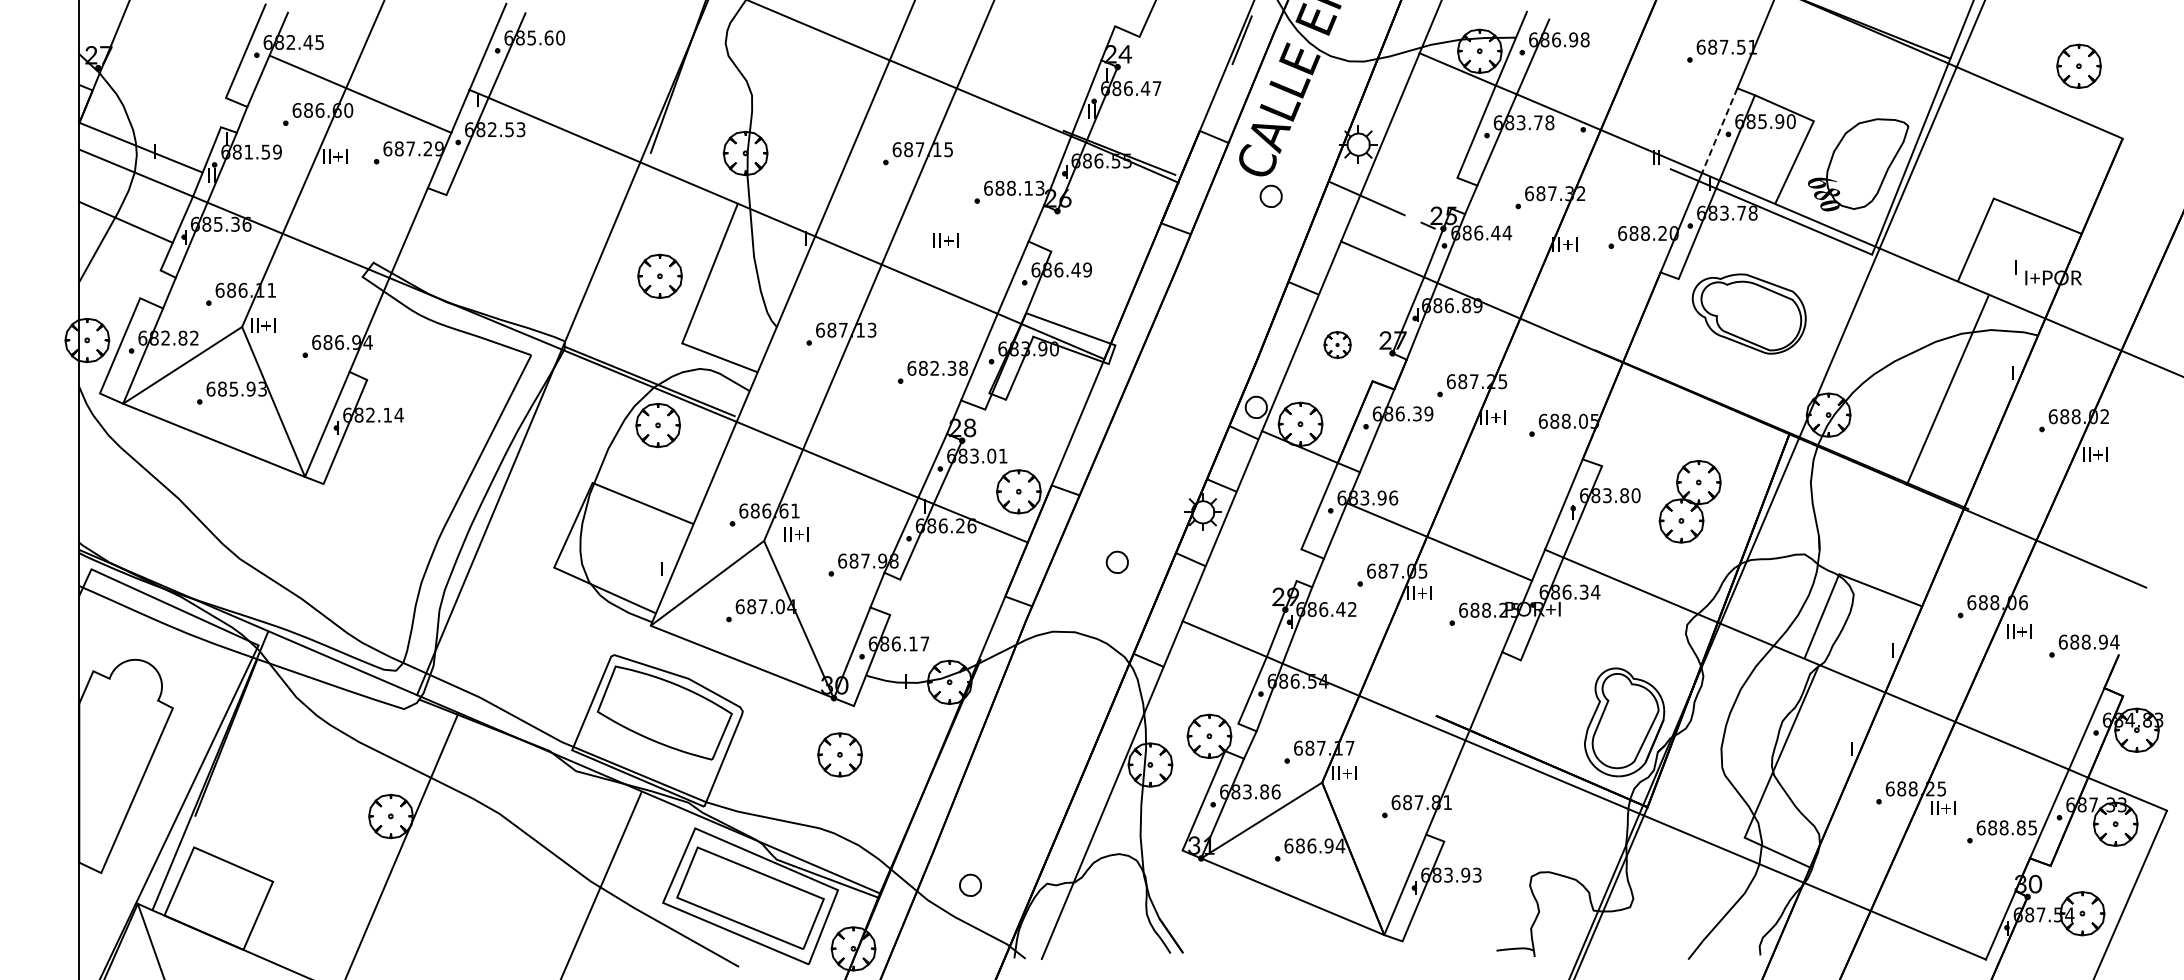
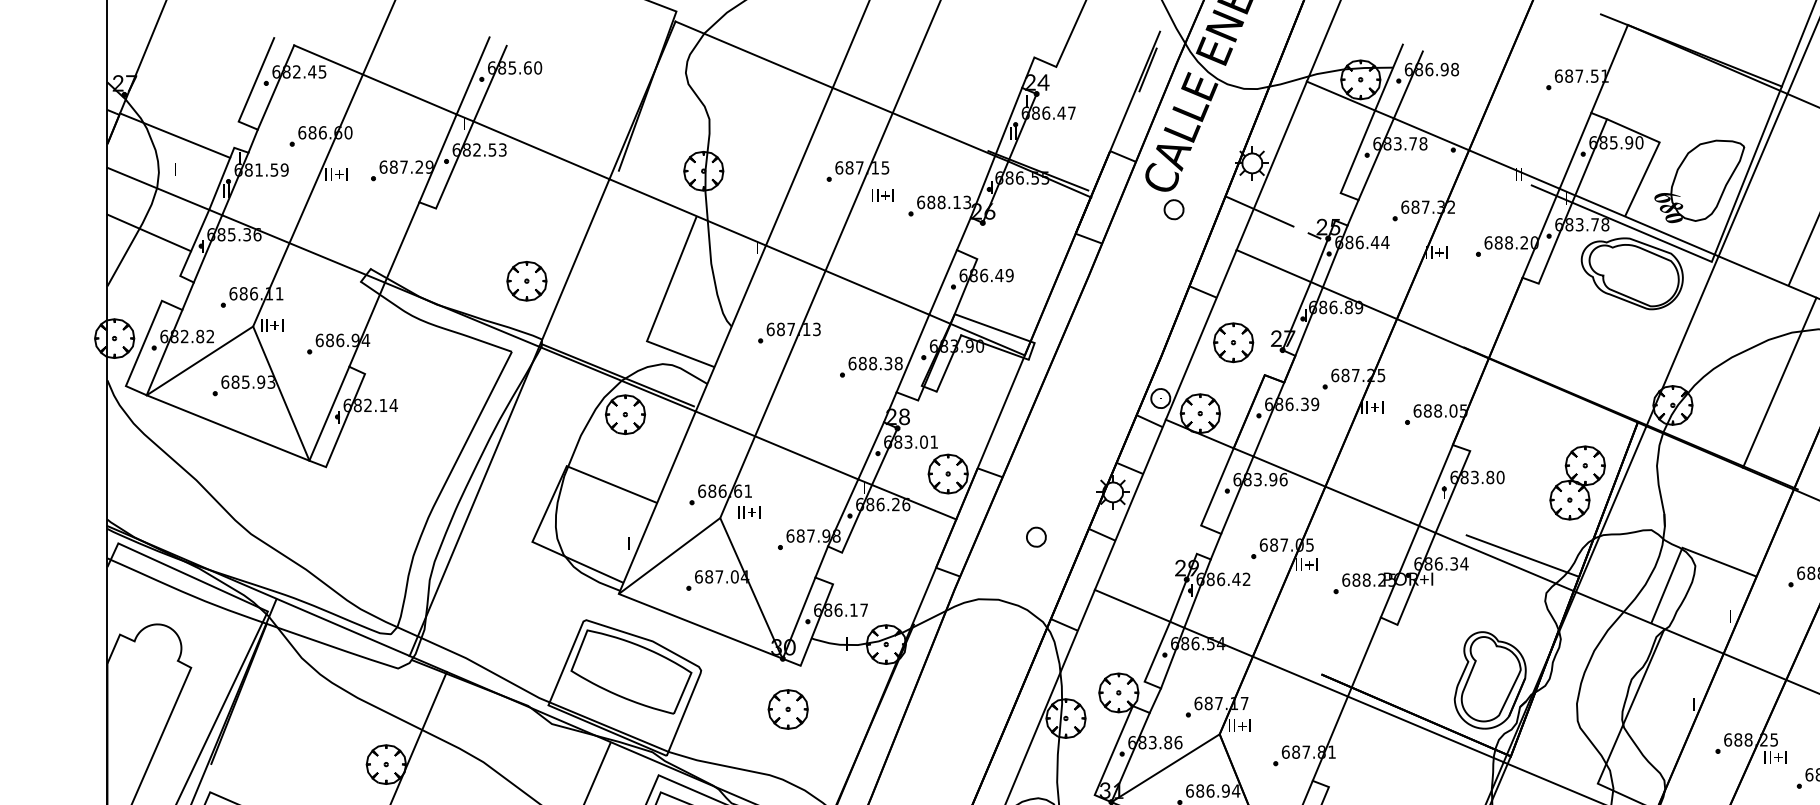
line: (360, 93) -> (375, 79), moved
line: (1719, 130) -> (1575, 150), dashed -> solid
line: (140, 147) -> (174, 135), moved
text: (945, 240) -> (882, 195), moved
part: (659, 275) -> (526, 280), moved
part: (1748, 313) -> (1631, 273), moved
part: (1337, 344) -> (1233, 342), size x1.67
text: (934, 368) -> (872, 363), 682.38 -> 688.38
part: (1689, 501) -> (1577, 482), moved
line: (1439, 541) -> (1336, 490), moved
line: (1660, 583) -> (1522, 556), added

